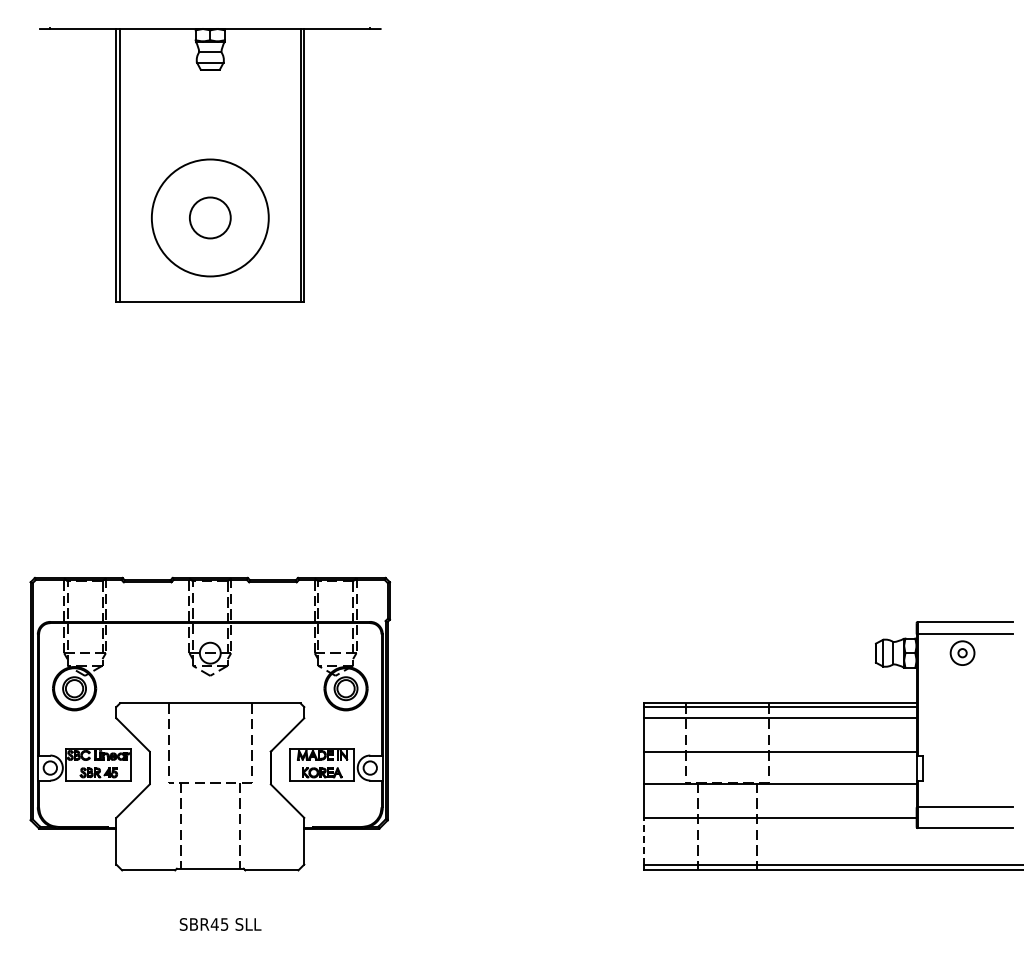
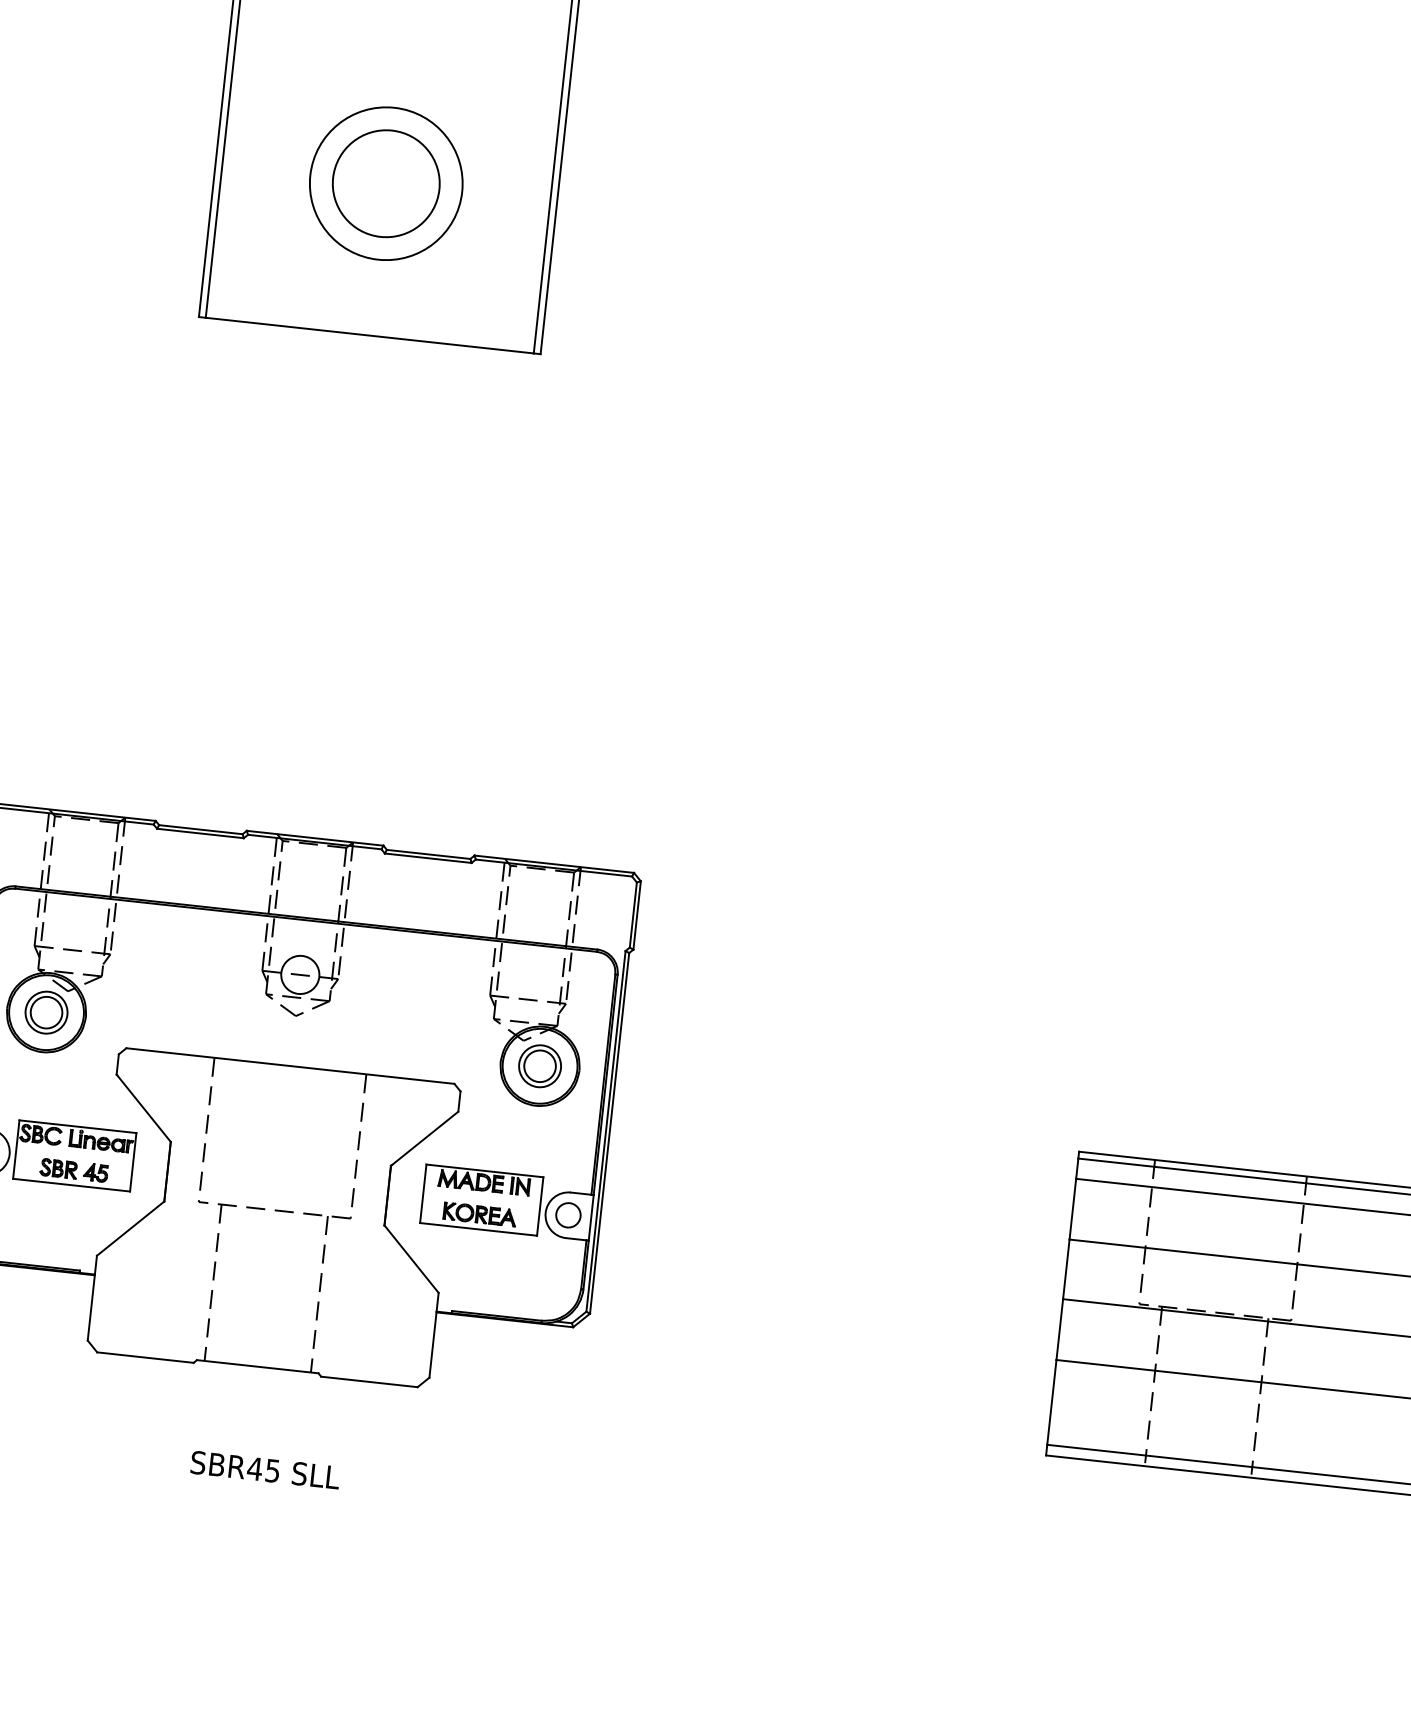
circle: (210, 217) -> (386, 182), size x0.71
circle: (210, 217) -> (386, 182), size x1.43
line: (644, 840) -> (1052, 1401), dashed -> solid

